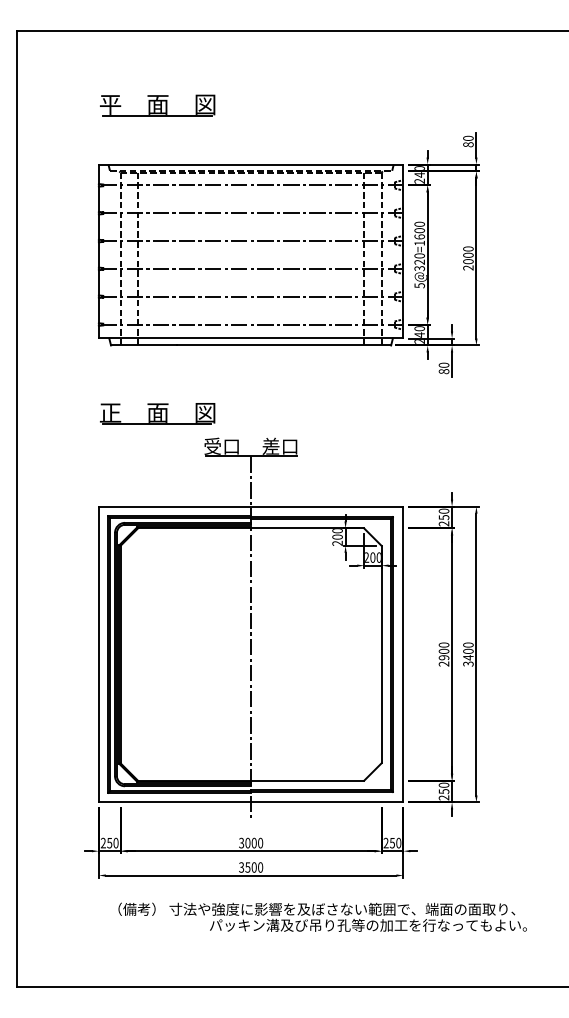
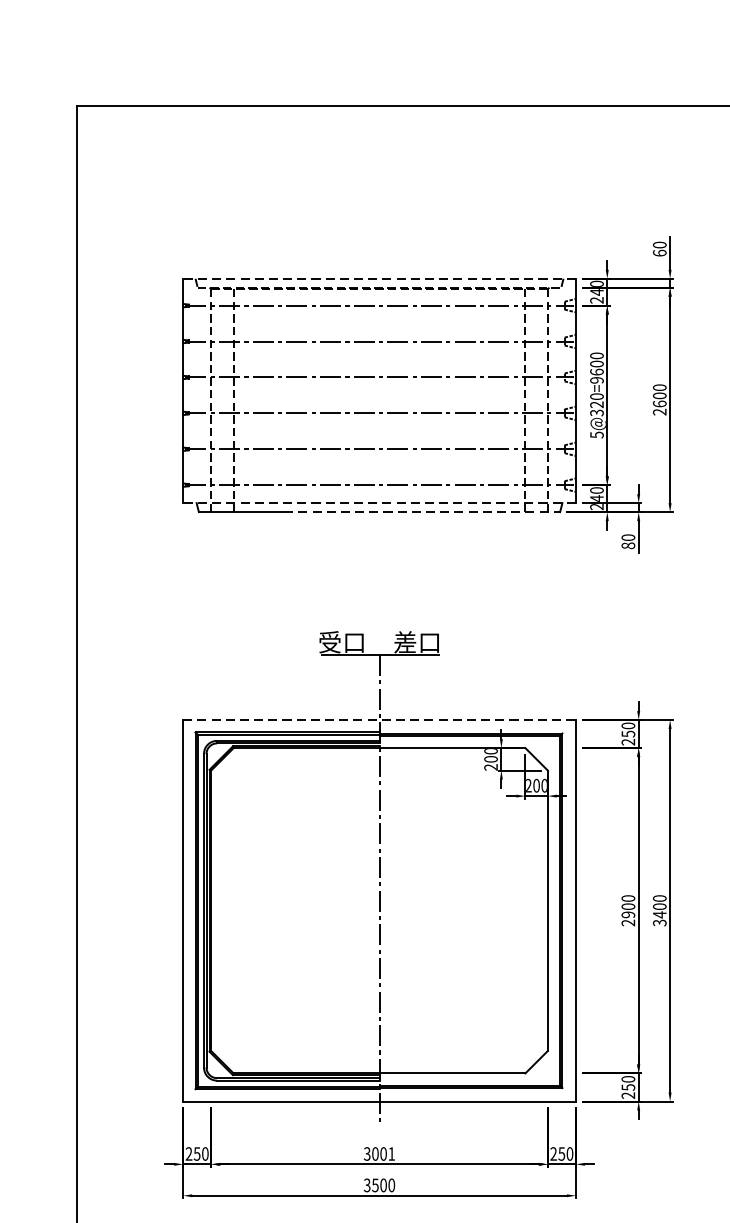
part: (157, 105) -> (258, 202), removed
text: (468, 144) -> (659, 252), 80 -> 60
line: (250, 164) -> (378, 278), solid -> dashed
text: (419, 242) -> (596, 379), 5@320=1600 -> 5@320=9600
text: (468, 261) -> (659, 403), 2000 -> 2600
line: (250, 338) -> (378, 503), solid -> dashed
line: (284, 345) -> (422, 512), solid -> dashed
part: (157, 413) -> (258, 599), removed
line: (251, 506) -> (380, 719), solid -> dashed
text: (260, 842) -> (391, 1153), 3000 -> 3001

